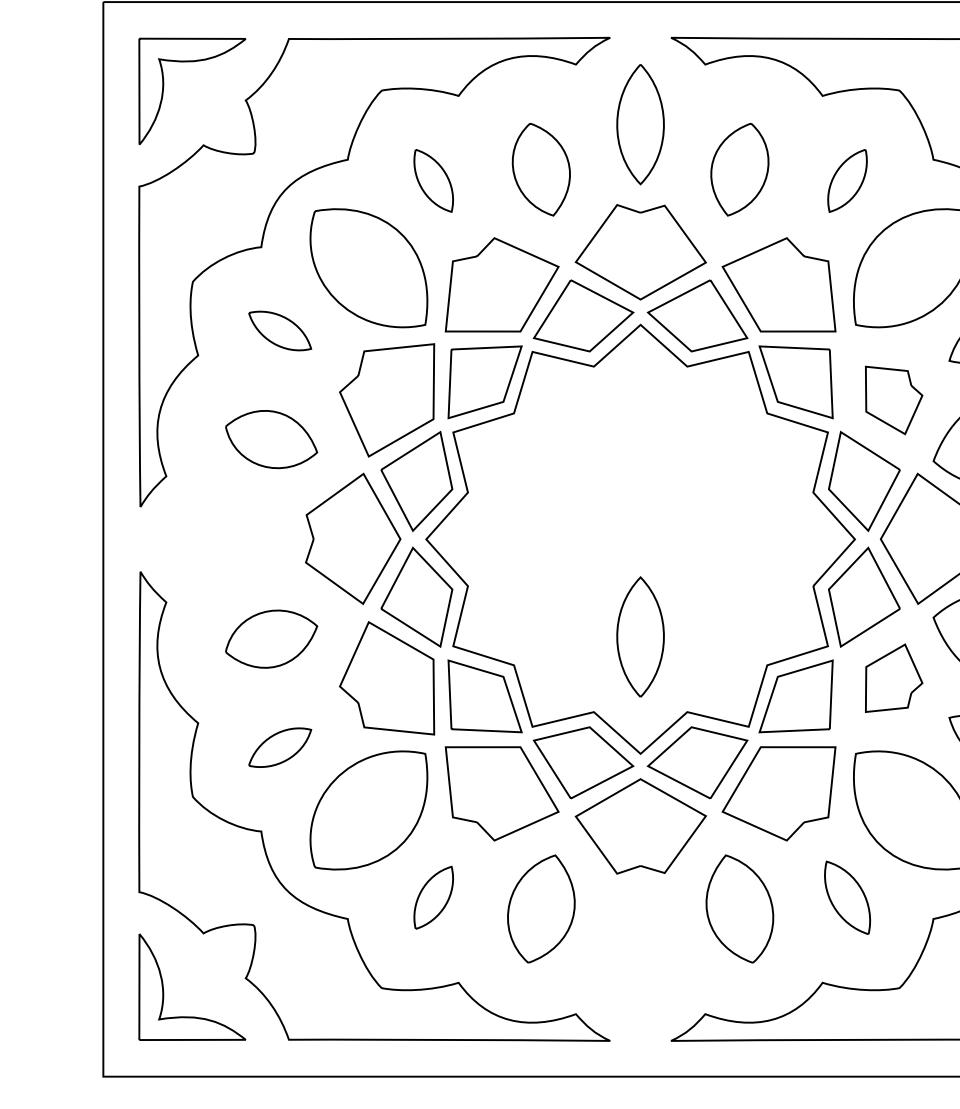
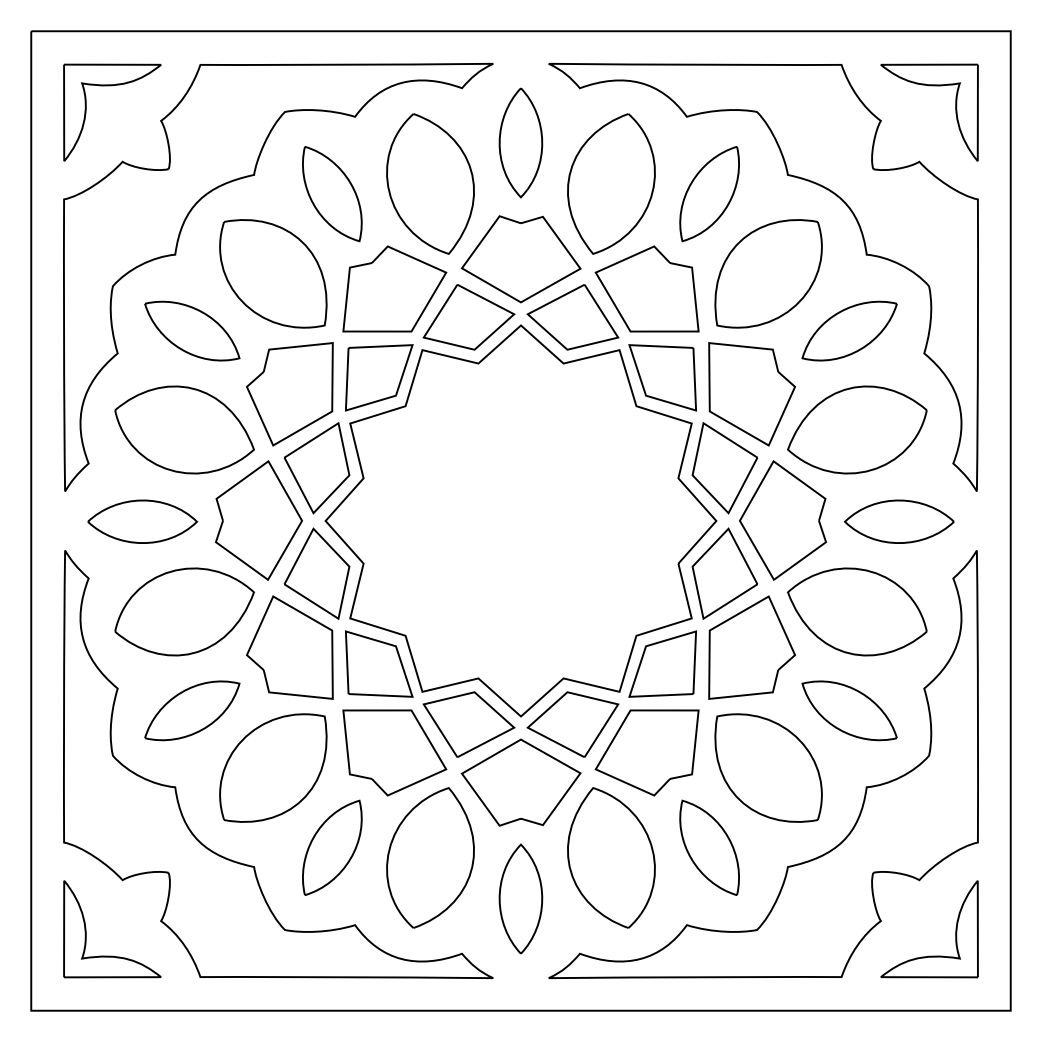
part: (541, 169) -> (430, 183), size x1.67
part: (739, 169) -> (611, 183), size x1.67
part: (433, 181) -> (332, 194), size x1.67
part: (847, 181) -> (709, 194), size x1.67
part: (280, 330) -> (192, 330), size x1.67
part: (893, 400) -> (751, 394), size x1.67
part: (271, 438) -> (184, 429), size x1.67
part: (225, 539) -> (142, 521), added
part: (640, 636) -> (520, 898), moved
part: (271, 638) -> (184, 611), size x1.67
part: (893, 678) -> (751, 647), size x1.67
part: (280, 747) -> (192, 710), size x1.67
part: (433, 897) -> (332, 847), size x1.67
part: (847, 897) -> (709, 847), size x1.43
part: (541, 908) -> (430, 857), size x1.43
part: (739, 908) -> (611, 857), size x1.43

